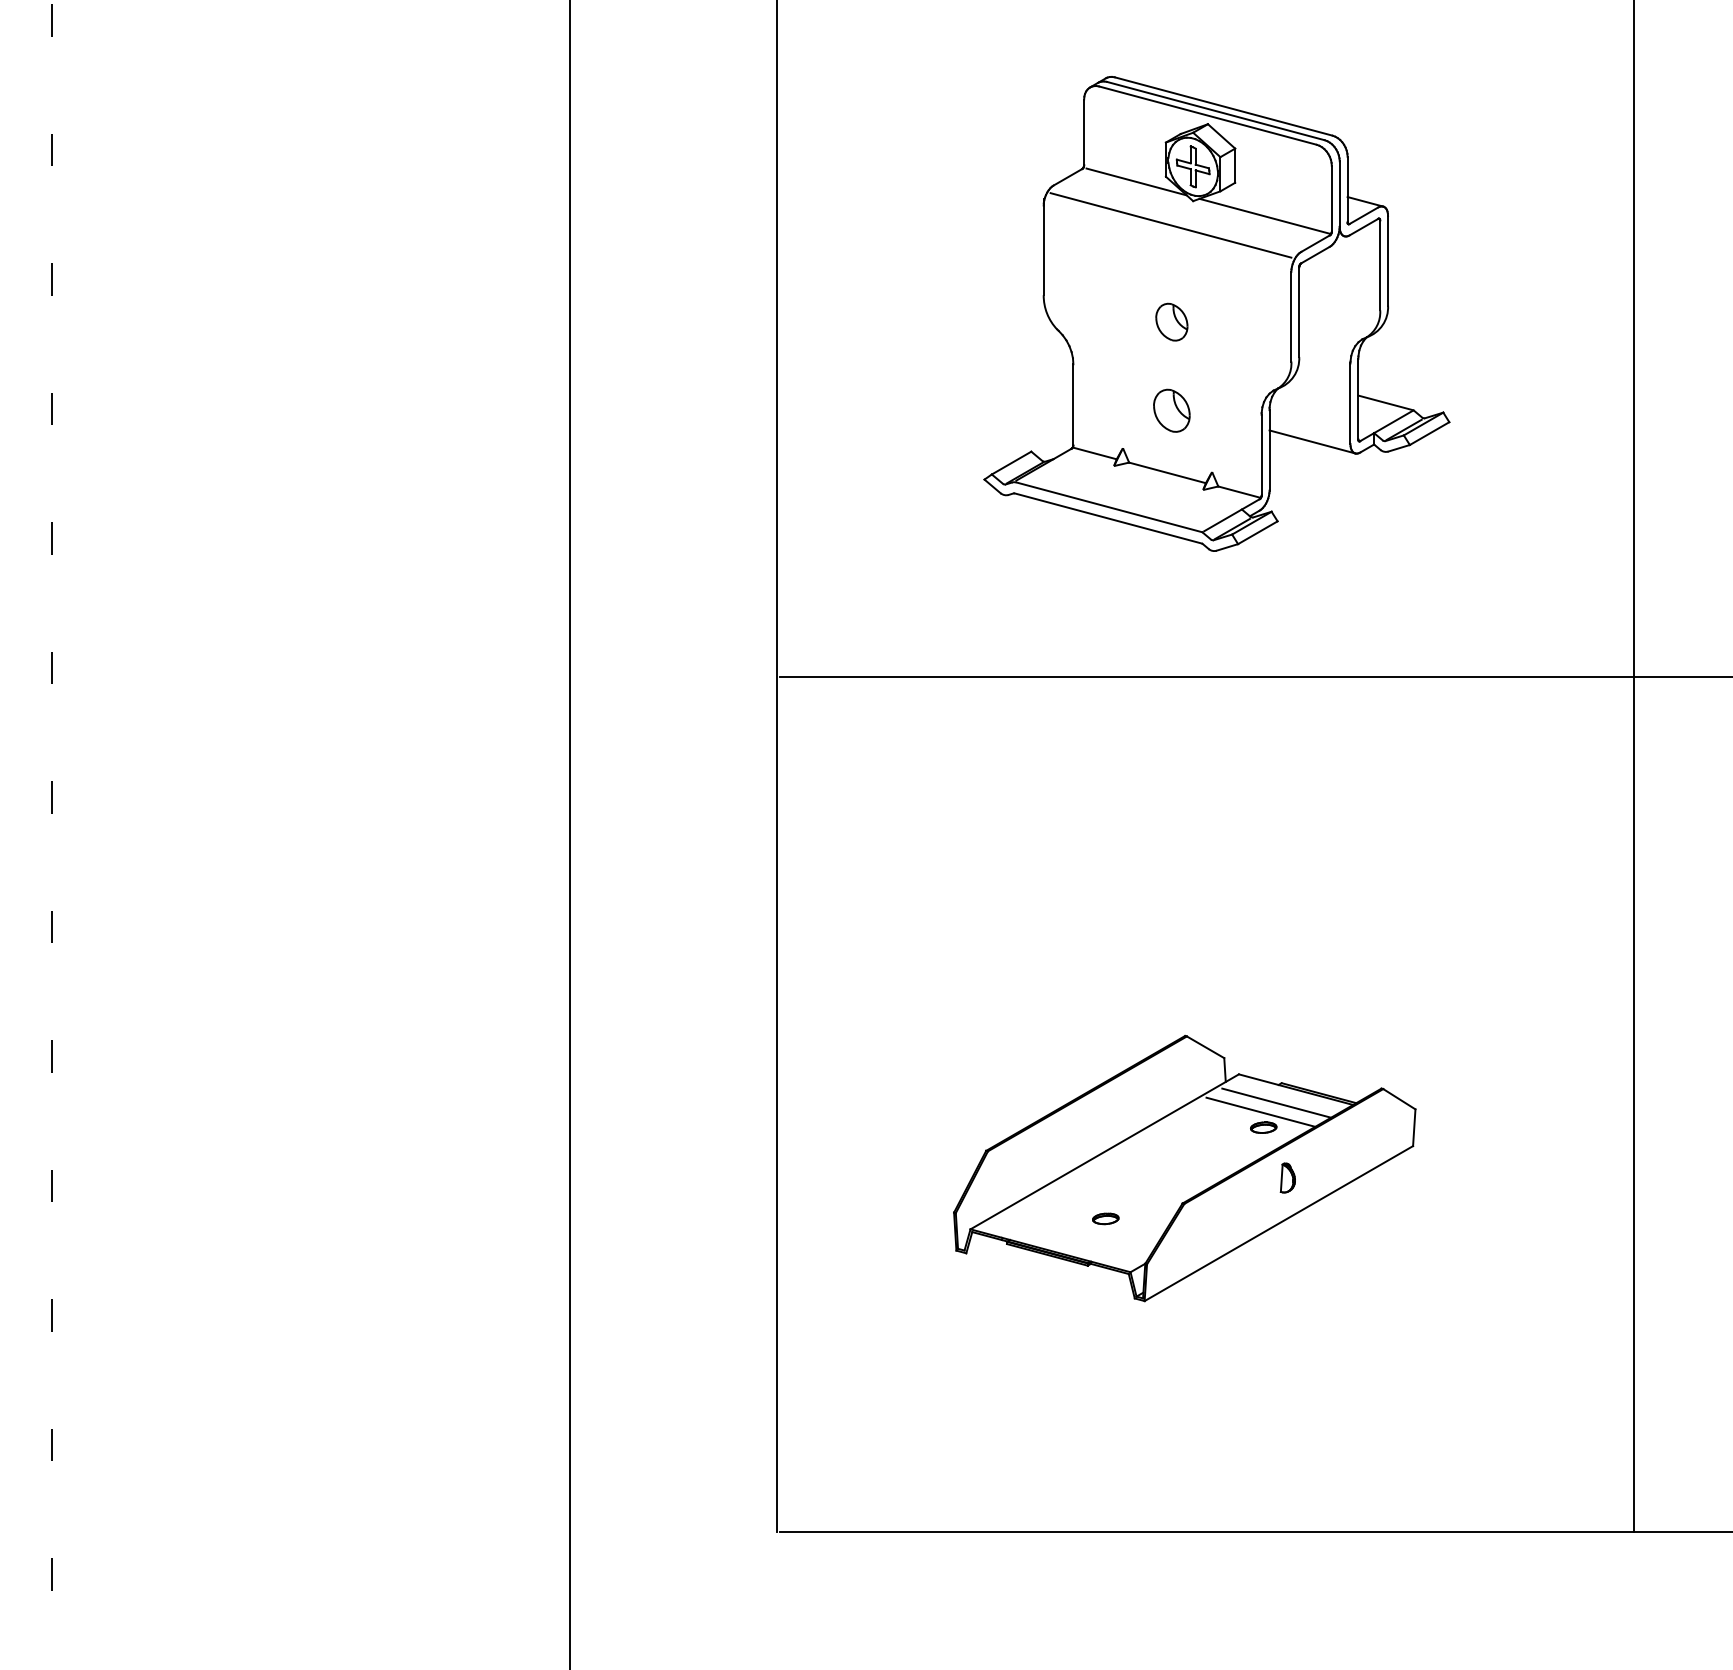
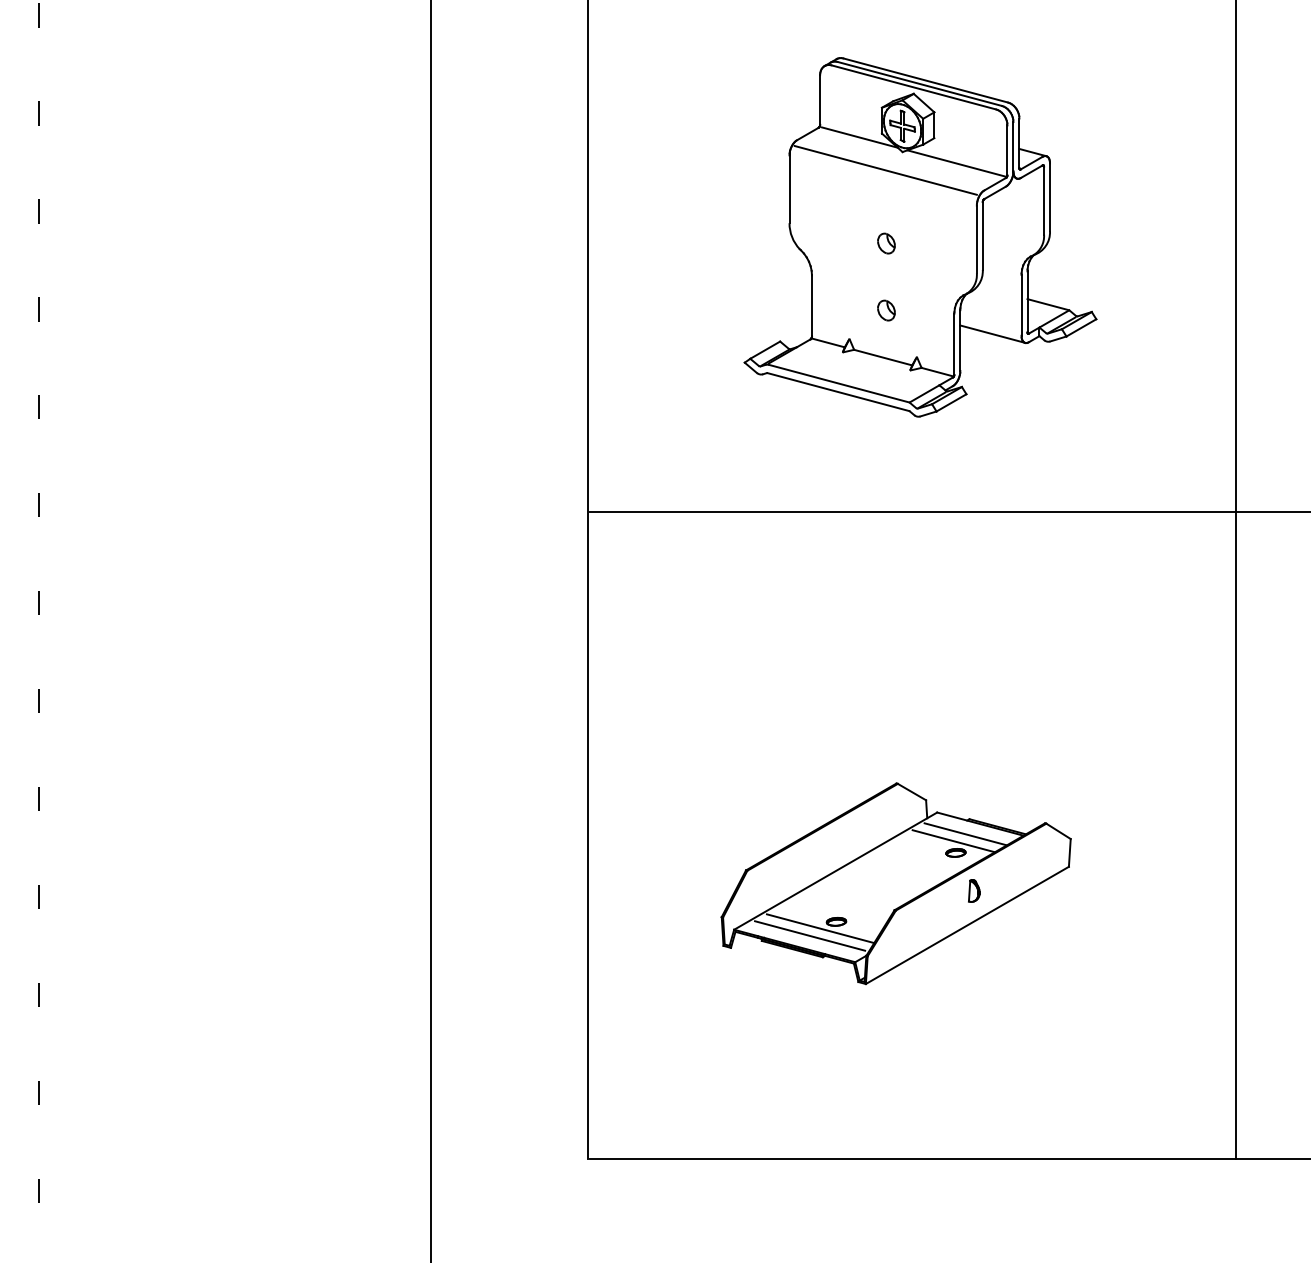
part: (1171, 322) -> (886, 243), size x0.71
part: (1171, 410) -> (886, 310), size x0.62
line: (1084, 1227) -> (820, 928), added
line: (1071, 1236) -> (810, 935), added

